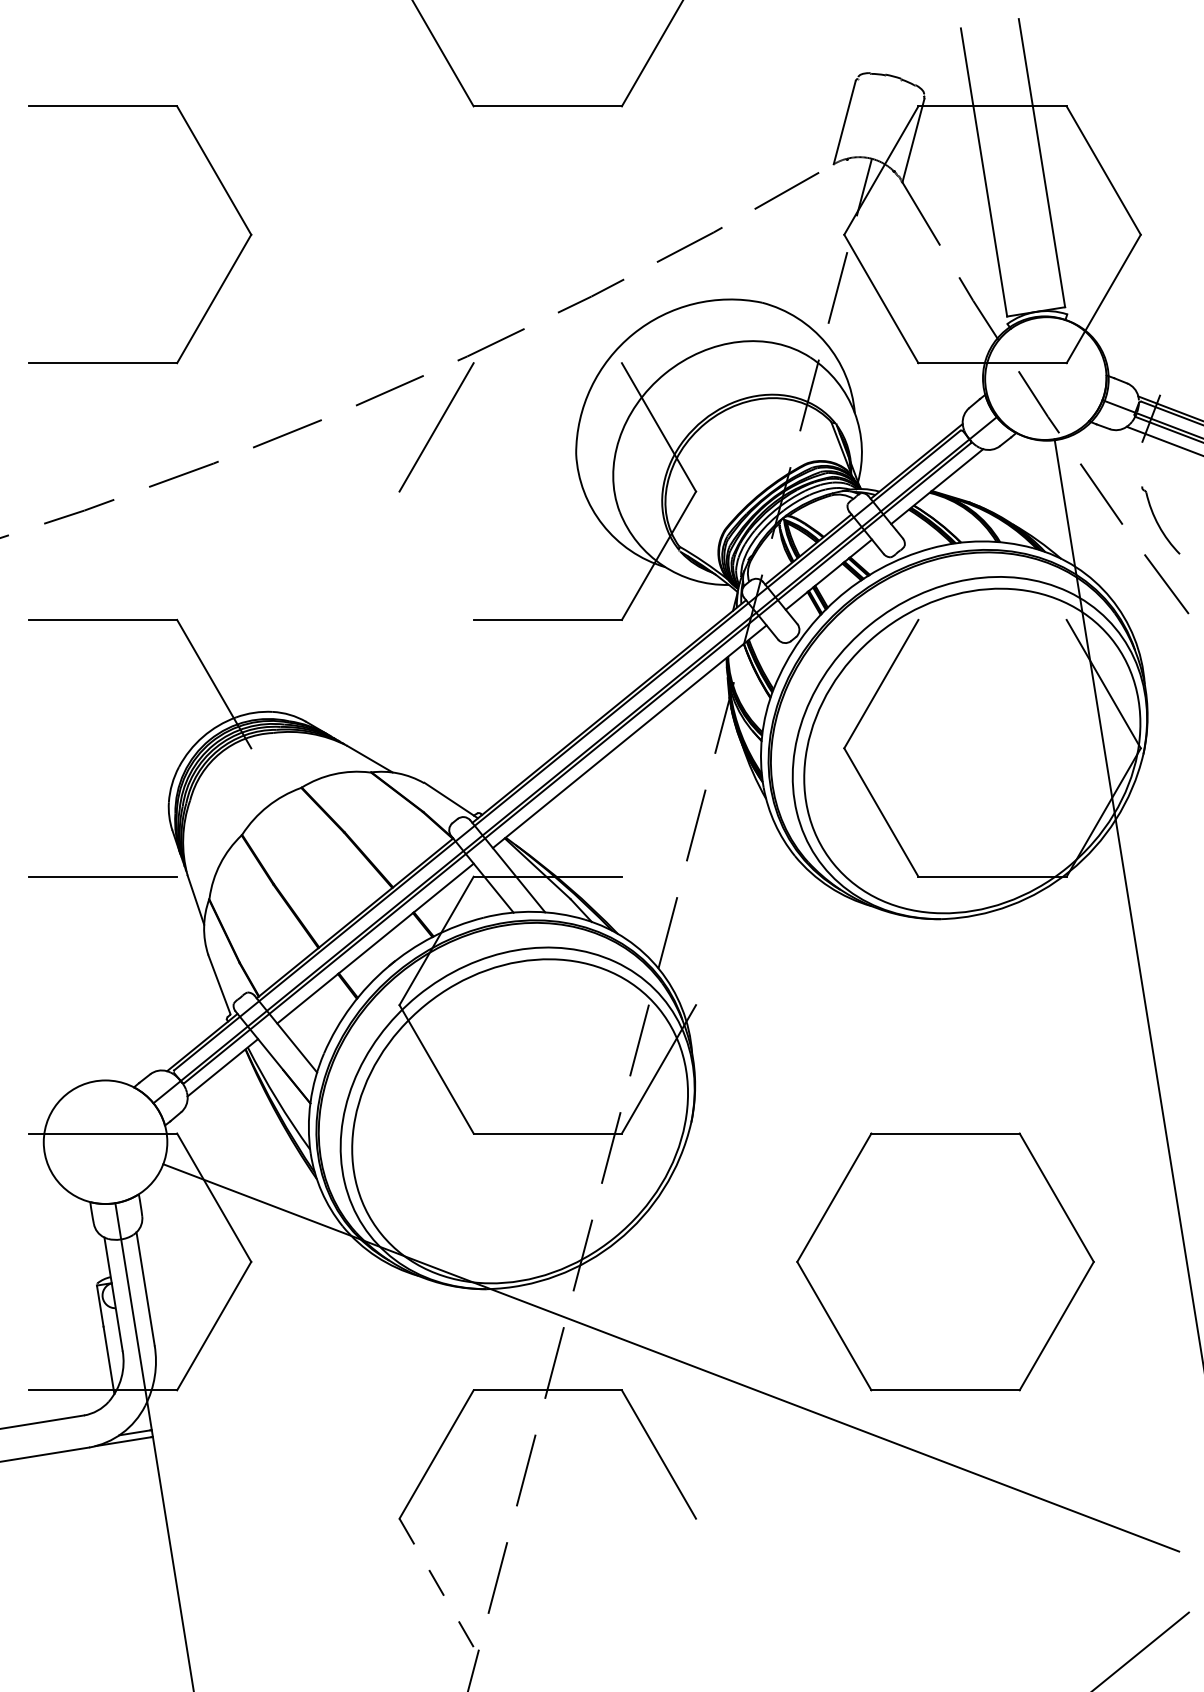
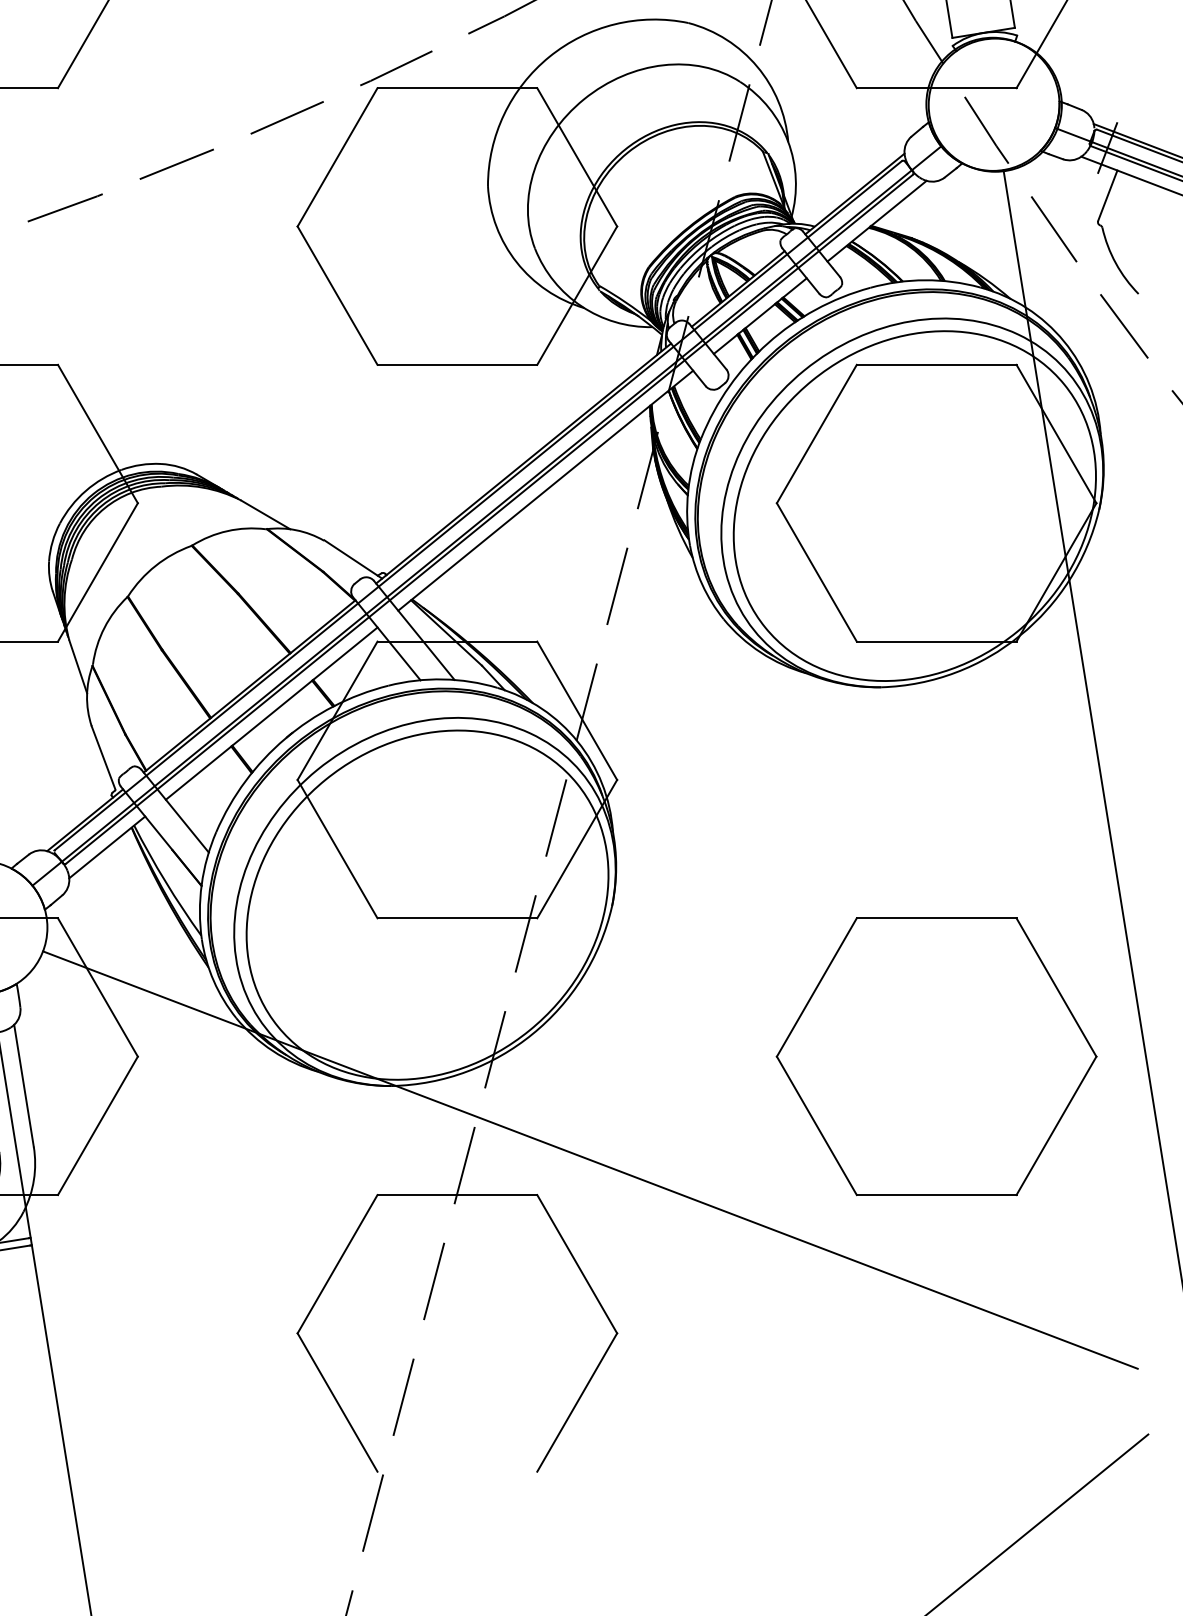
line: (547, 363) -> (457, 88), added
line: (1151, 462) -> (1107, 195), added
line: (436, 555) -> (337, 295), added
line: (992, 619) -> (936, 364), added
line: (214, 812) -> (98, 572), added
line: (658, 940) -> (576, 710), added
part: (945, 1261) -> (936, 1056), moved
line: (436, 1582) -> (337, 1402), dashed -> solid
line: (658, 1582) -> (576, 1402), added

